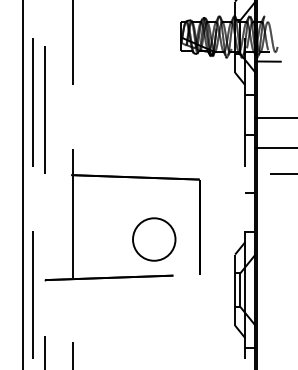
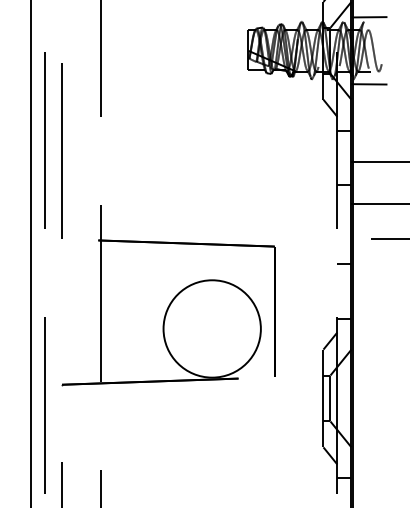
line: (268, 12) -> (369, 17), added
circle: (153, 239) -> (211, 328), size x1.67

